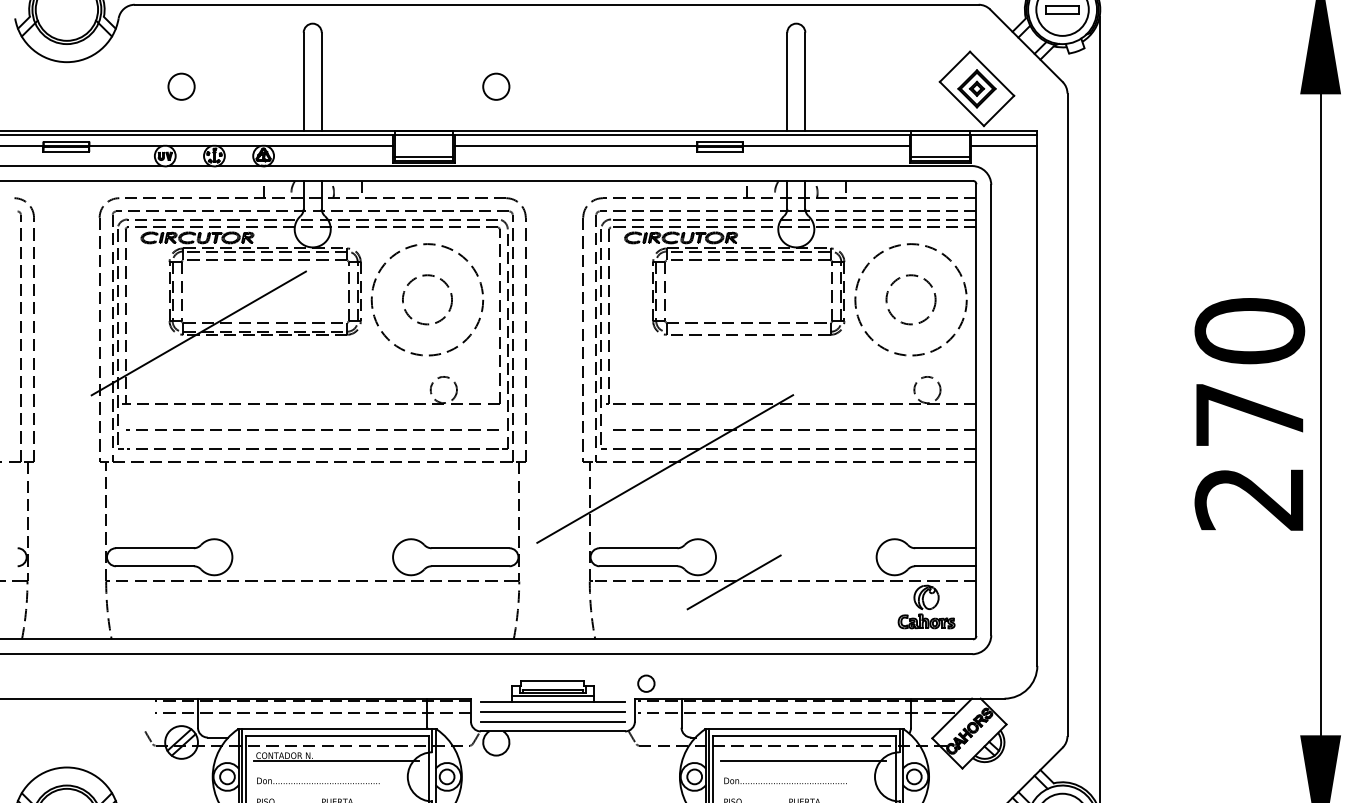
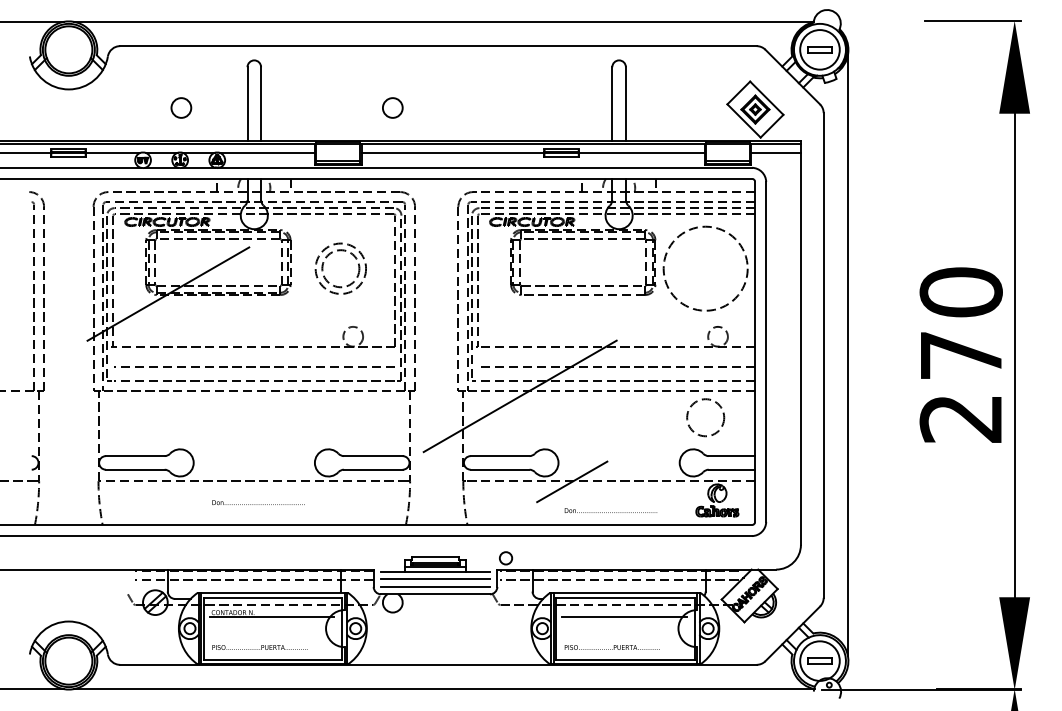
circle: (181, 86) -> (181, 107), moved
circle: (426, 299) -> (340, 268), size x0.6
circle: (910, 299) -> (705, 417), moved
text: (318, 780) -> (258, 502), moved
text: (784, 780) -> (610, 510), moved

